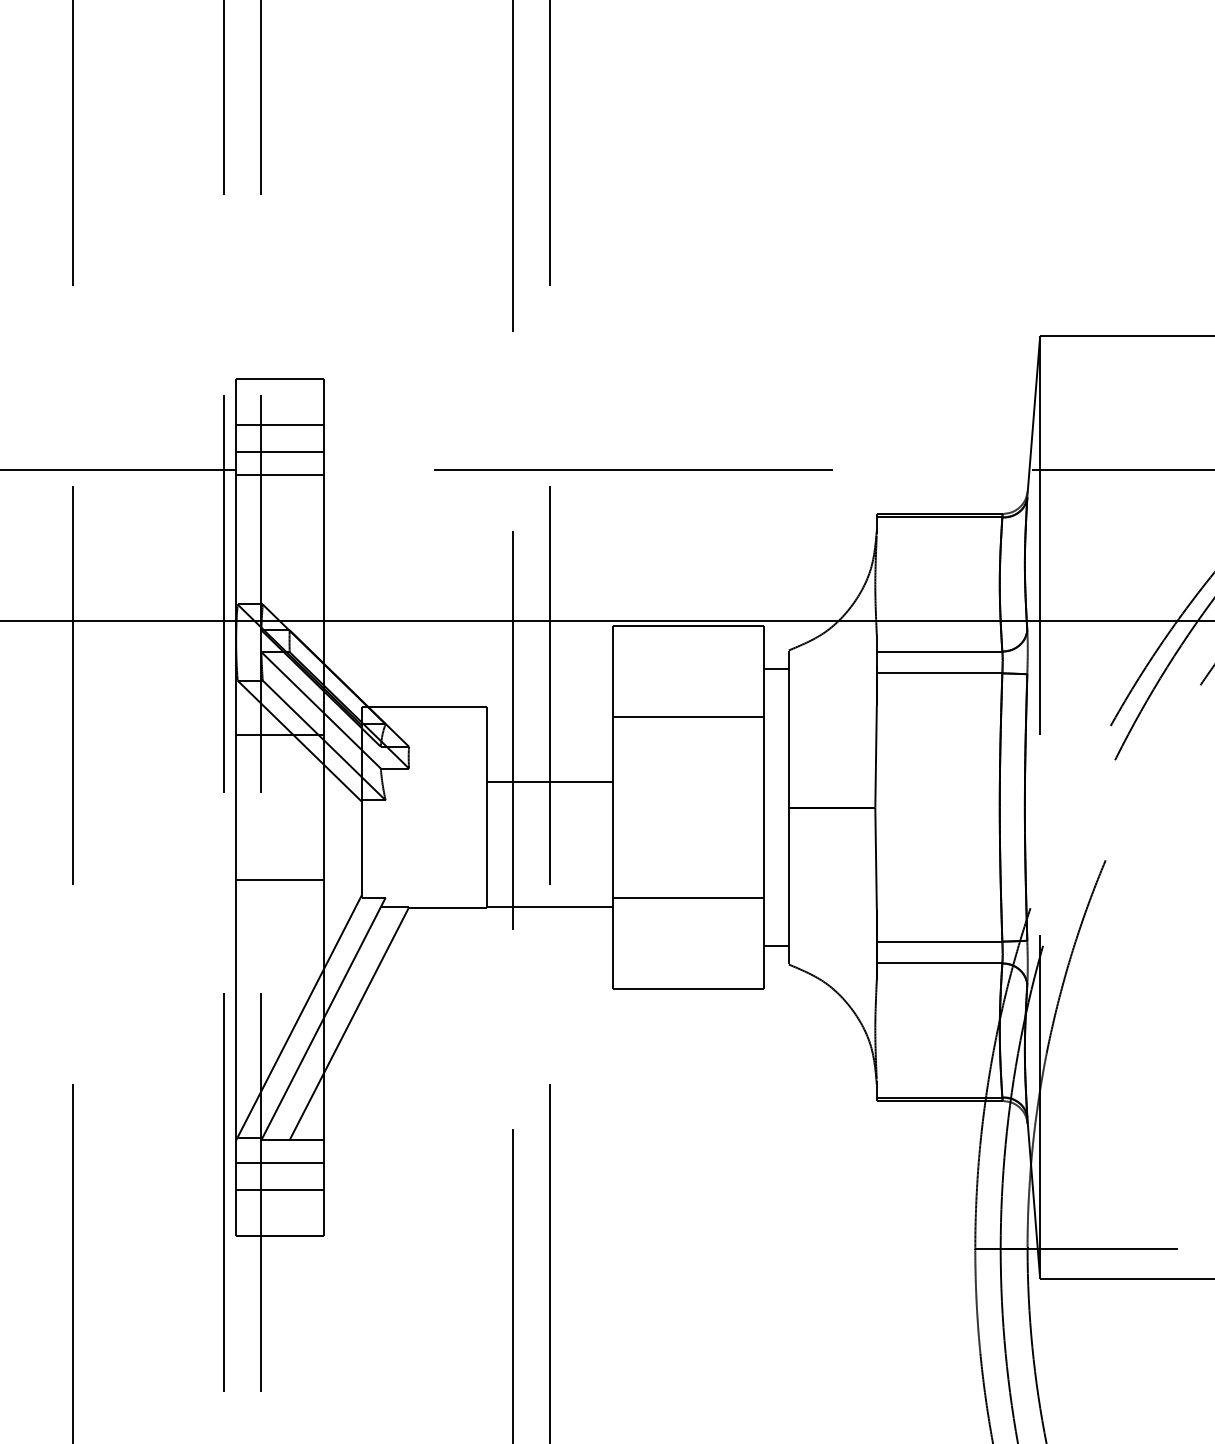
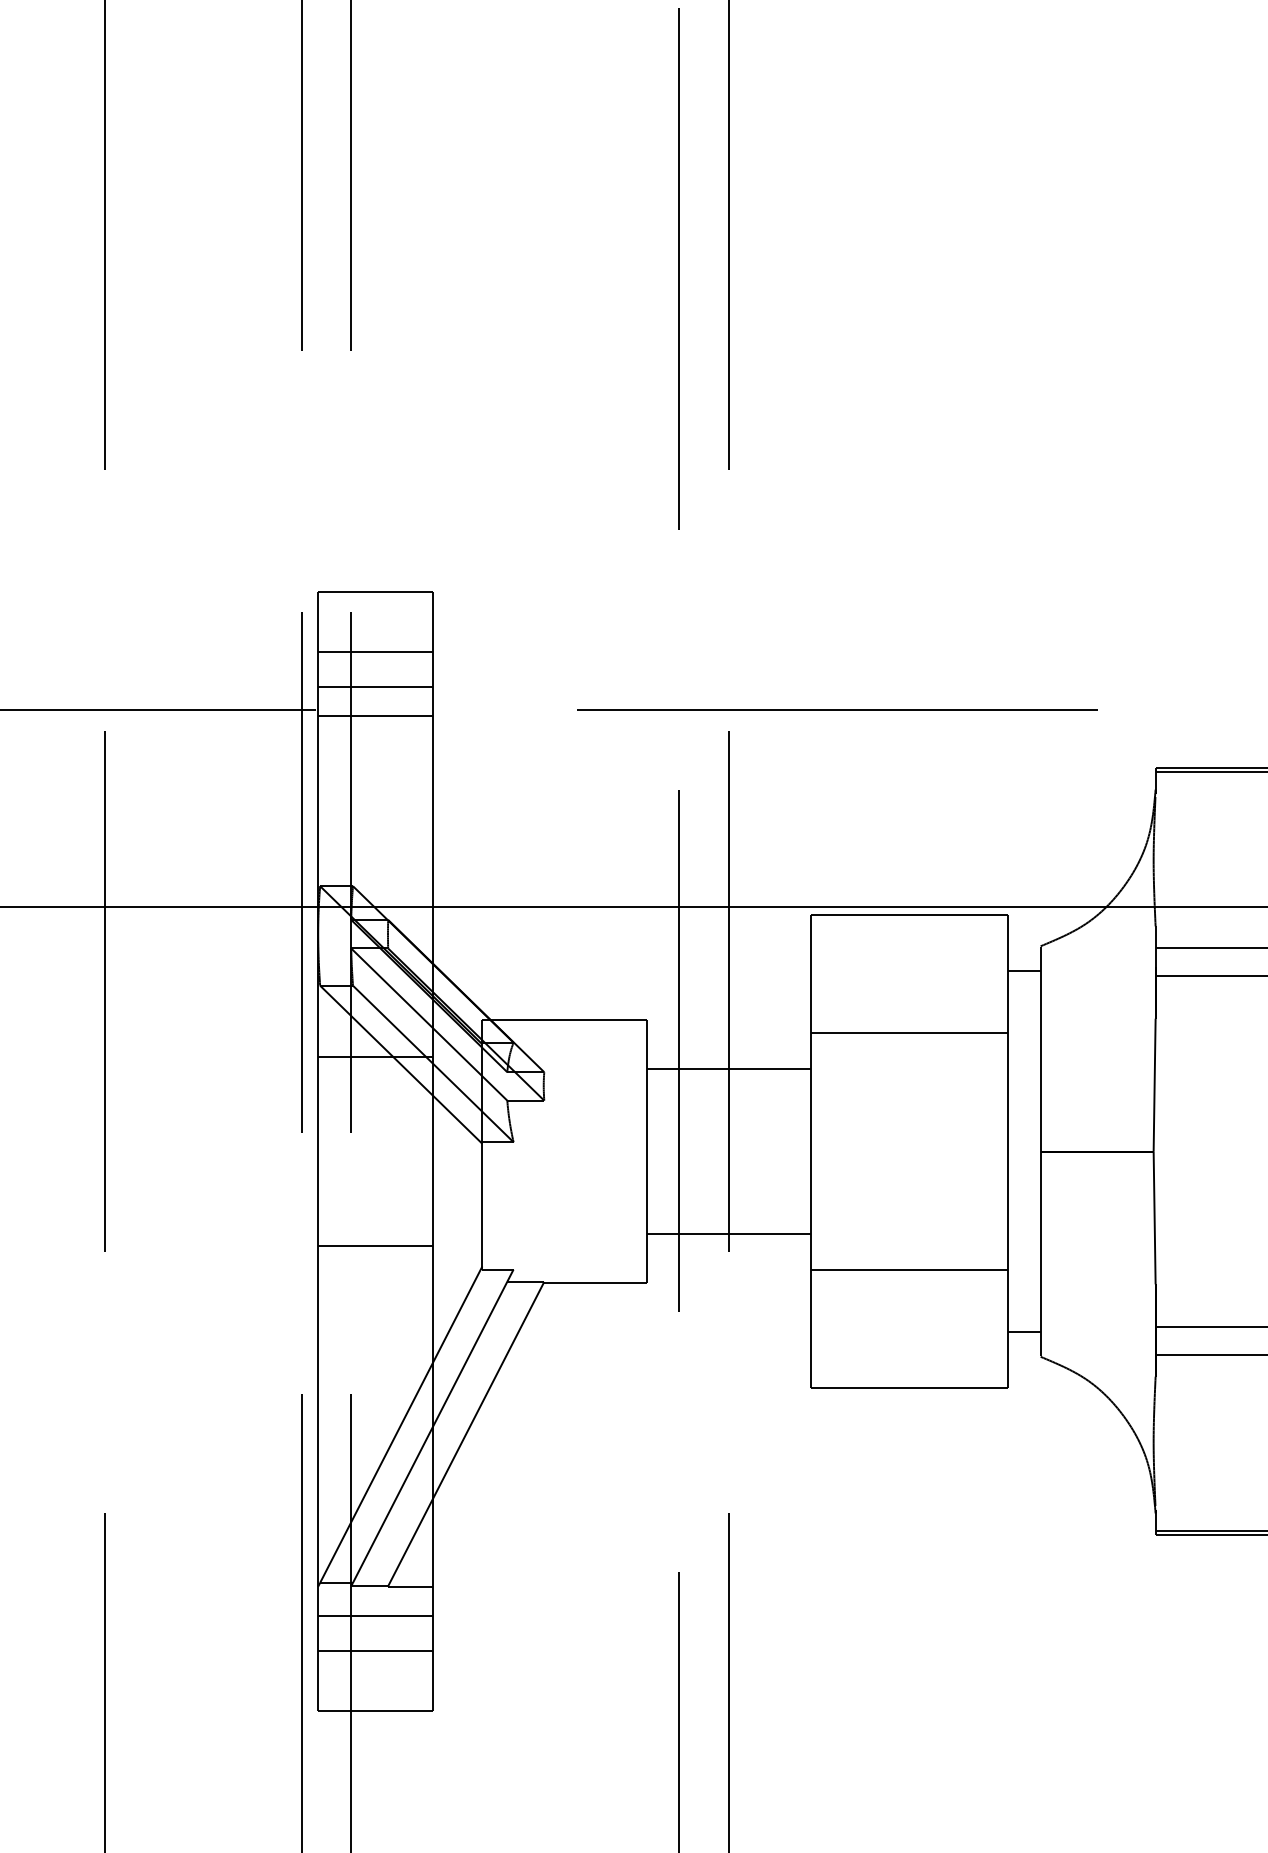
line: (550, 781) -> (729, 1069), moved
line: (550, 907) -> (729, 1233), moved

